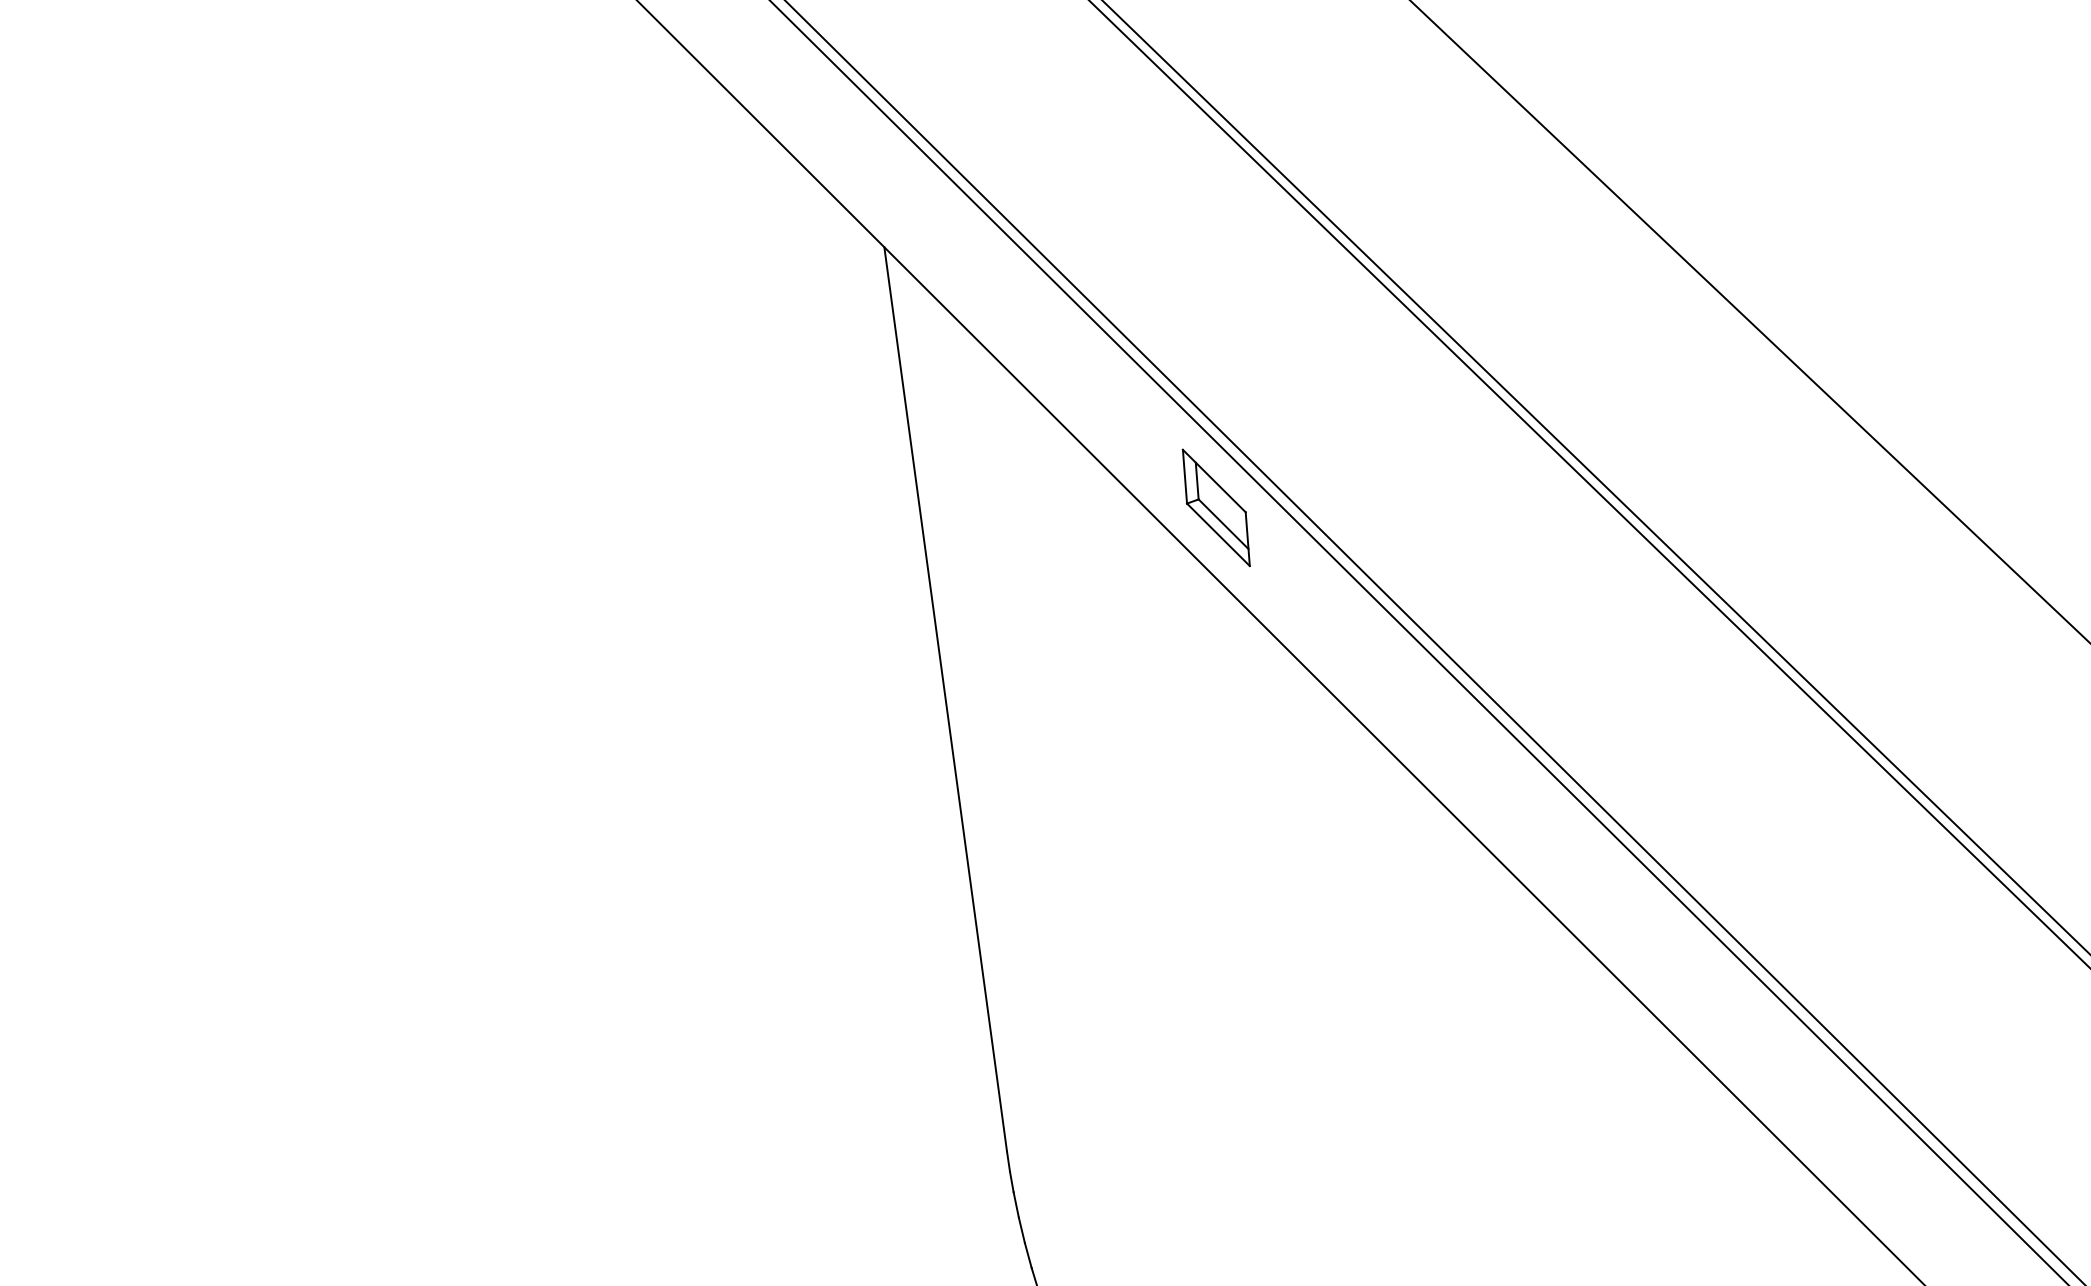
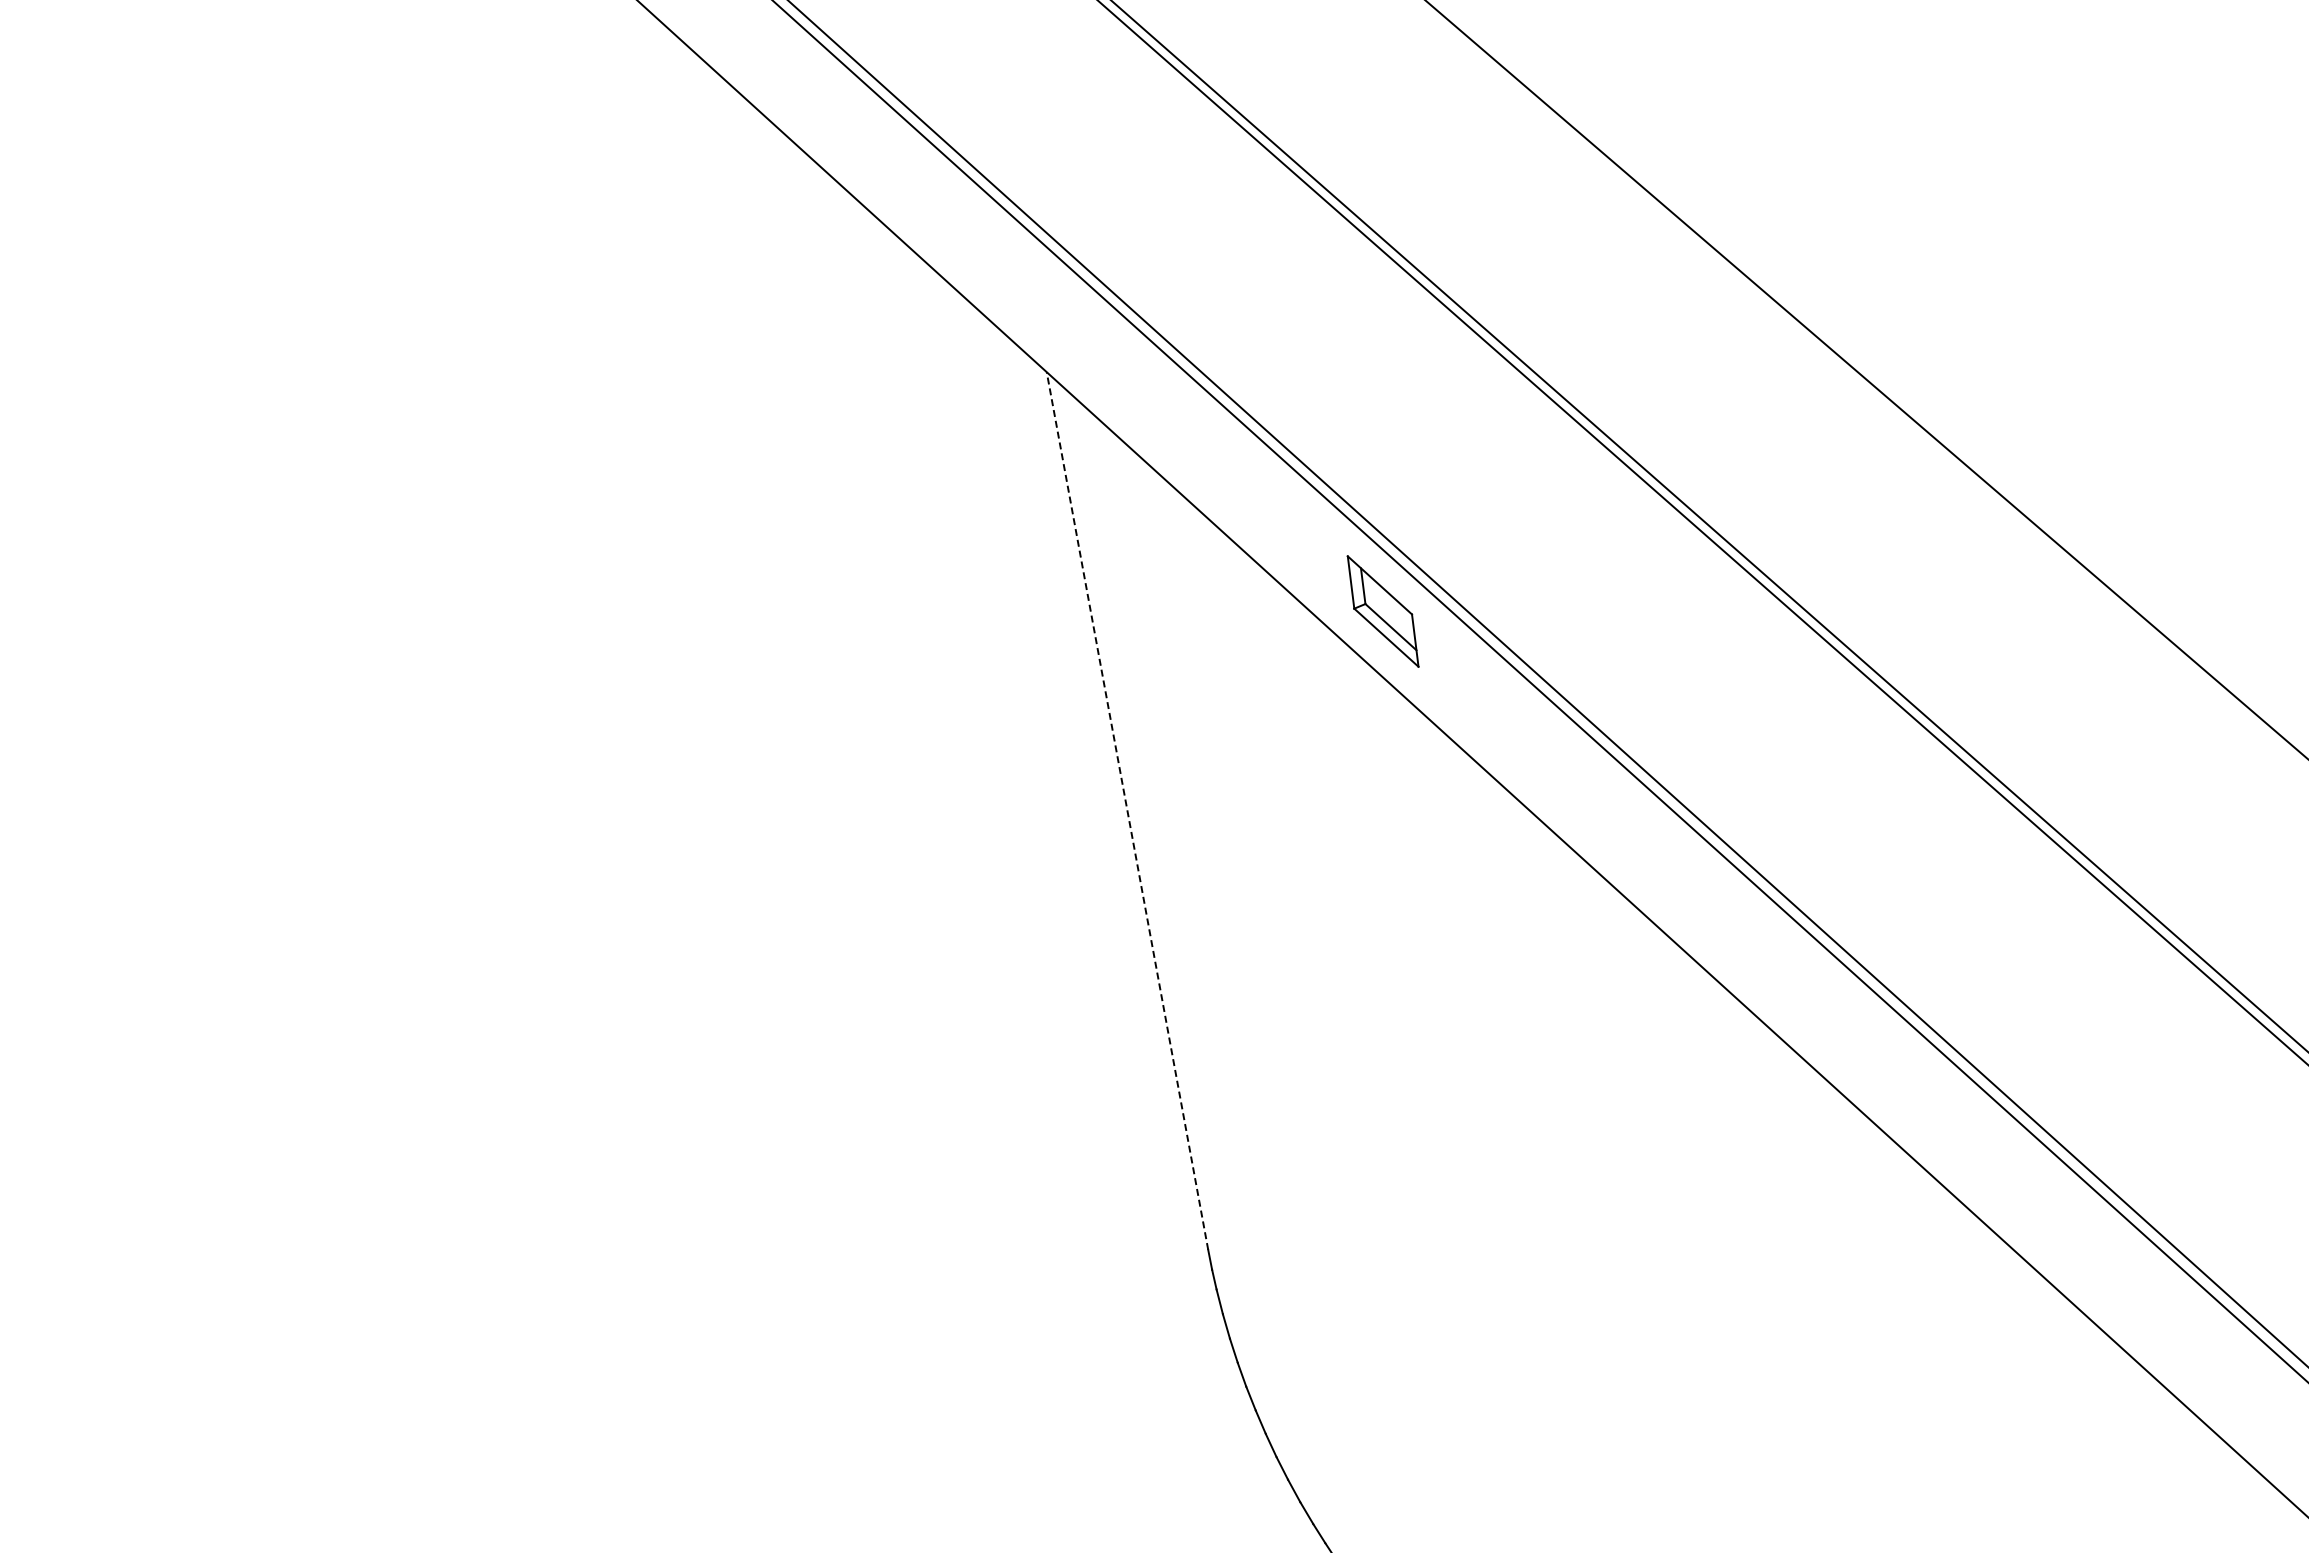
line: (945, 698) -> (1127, 810), solid -> dashed

